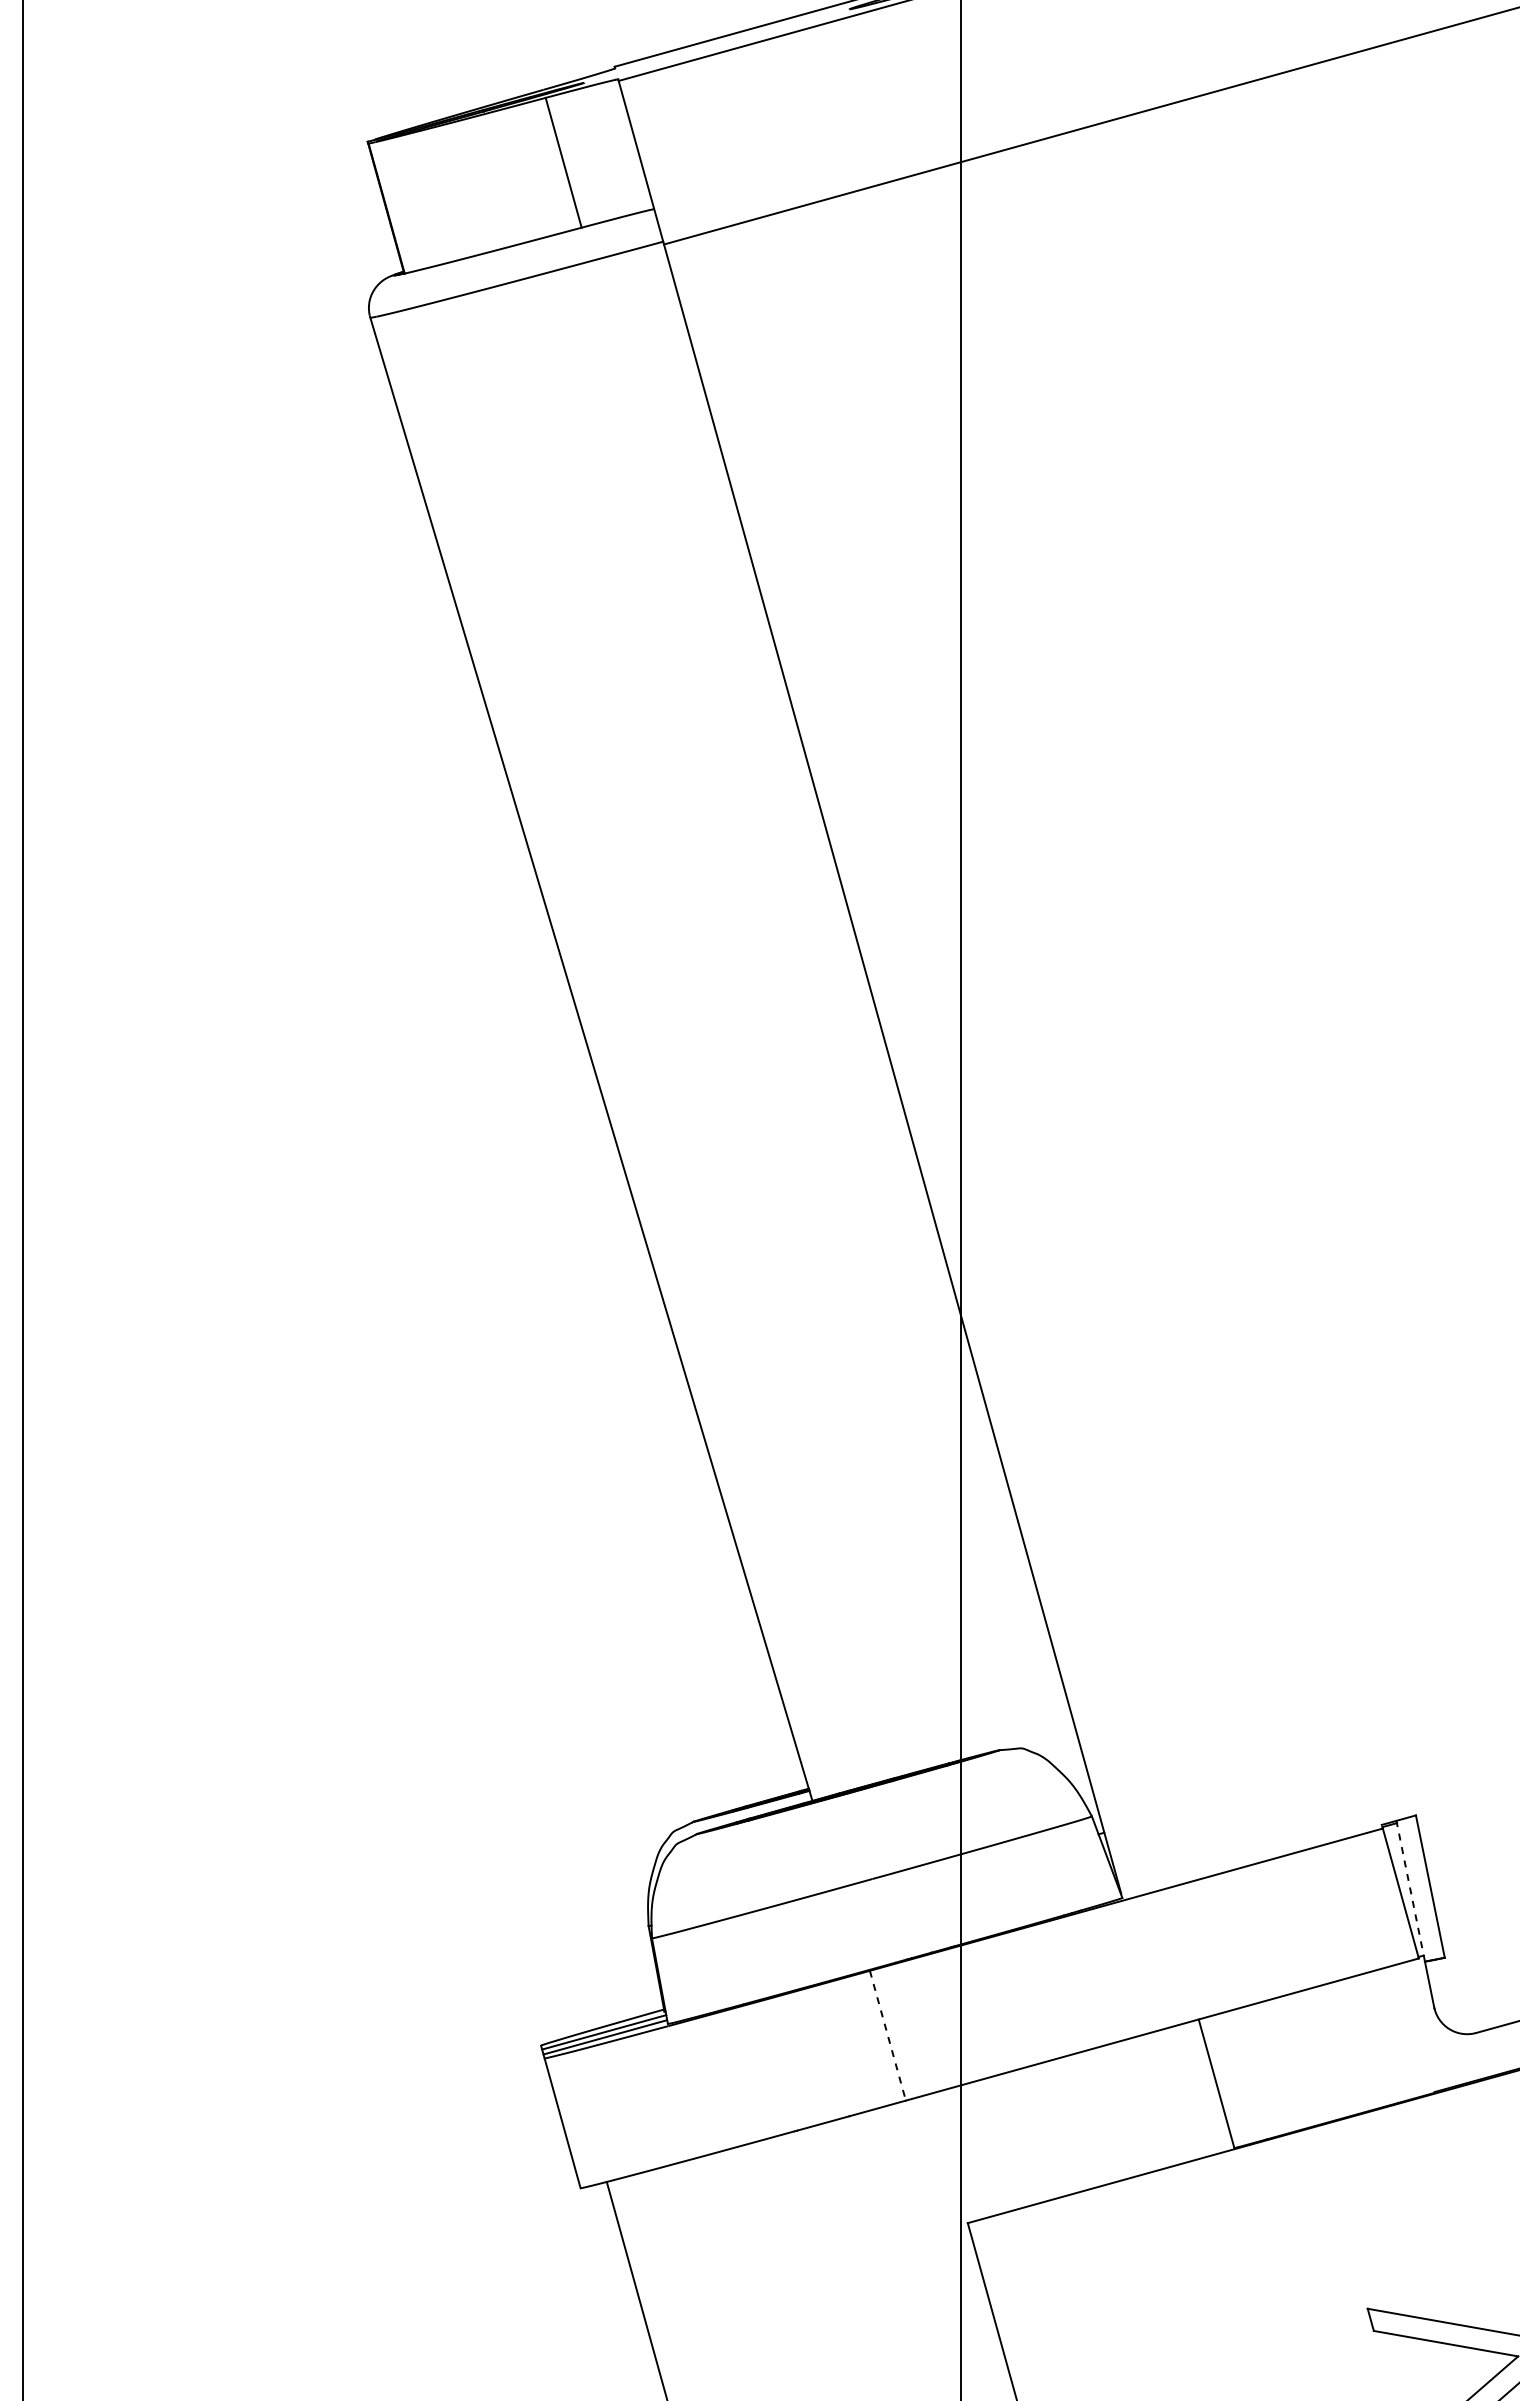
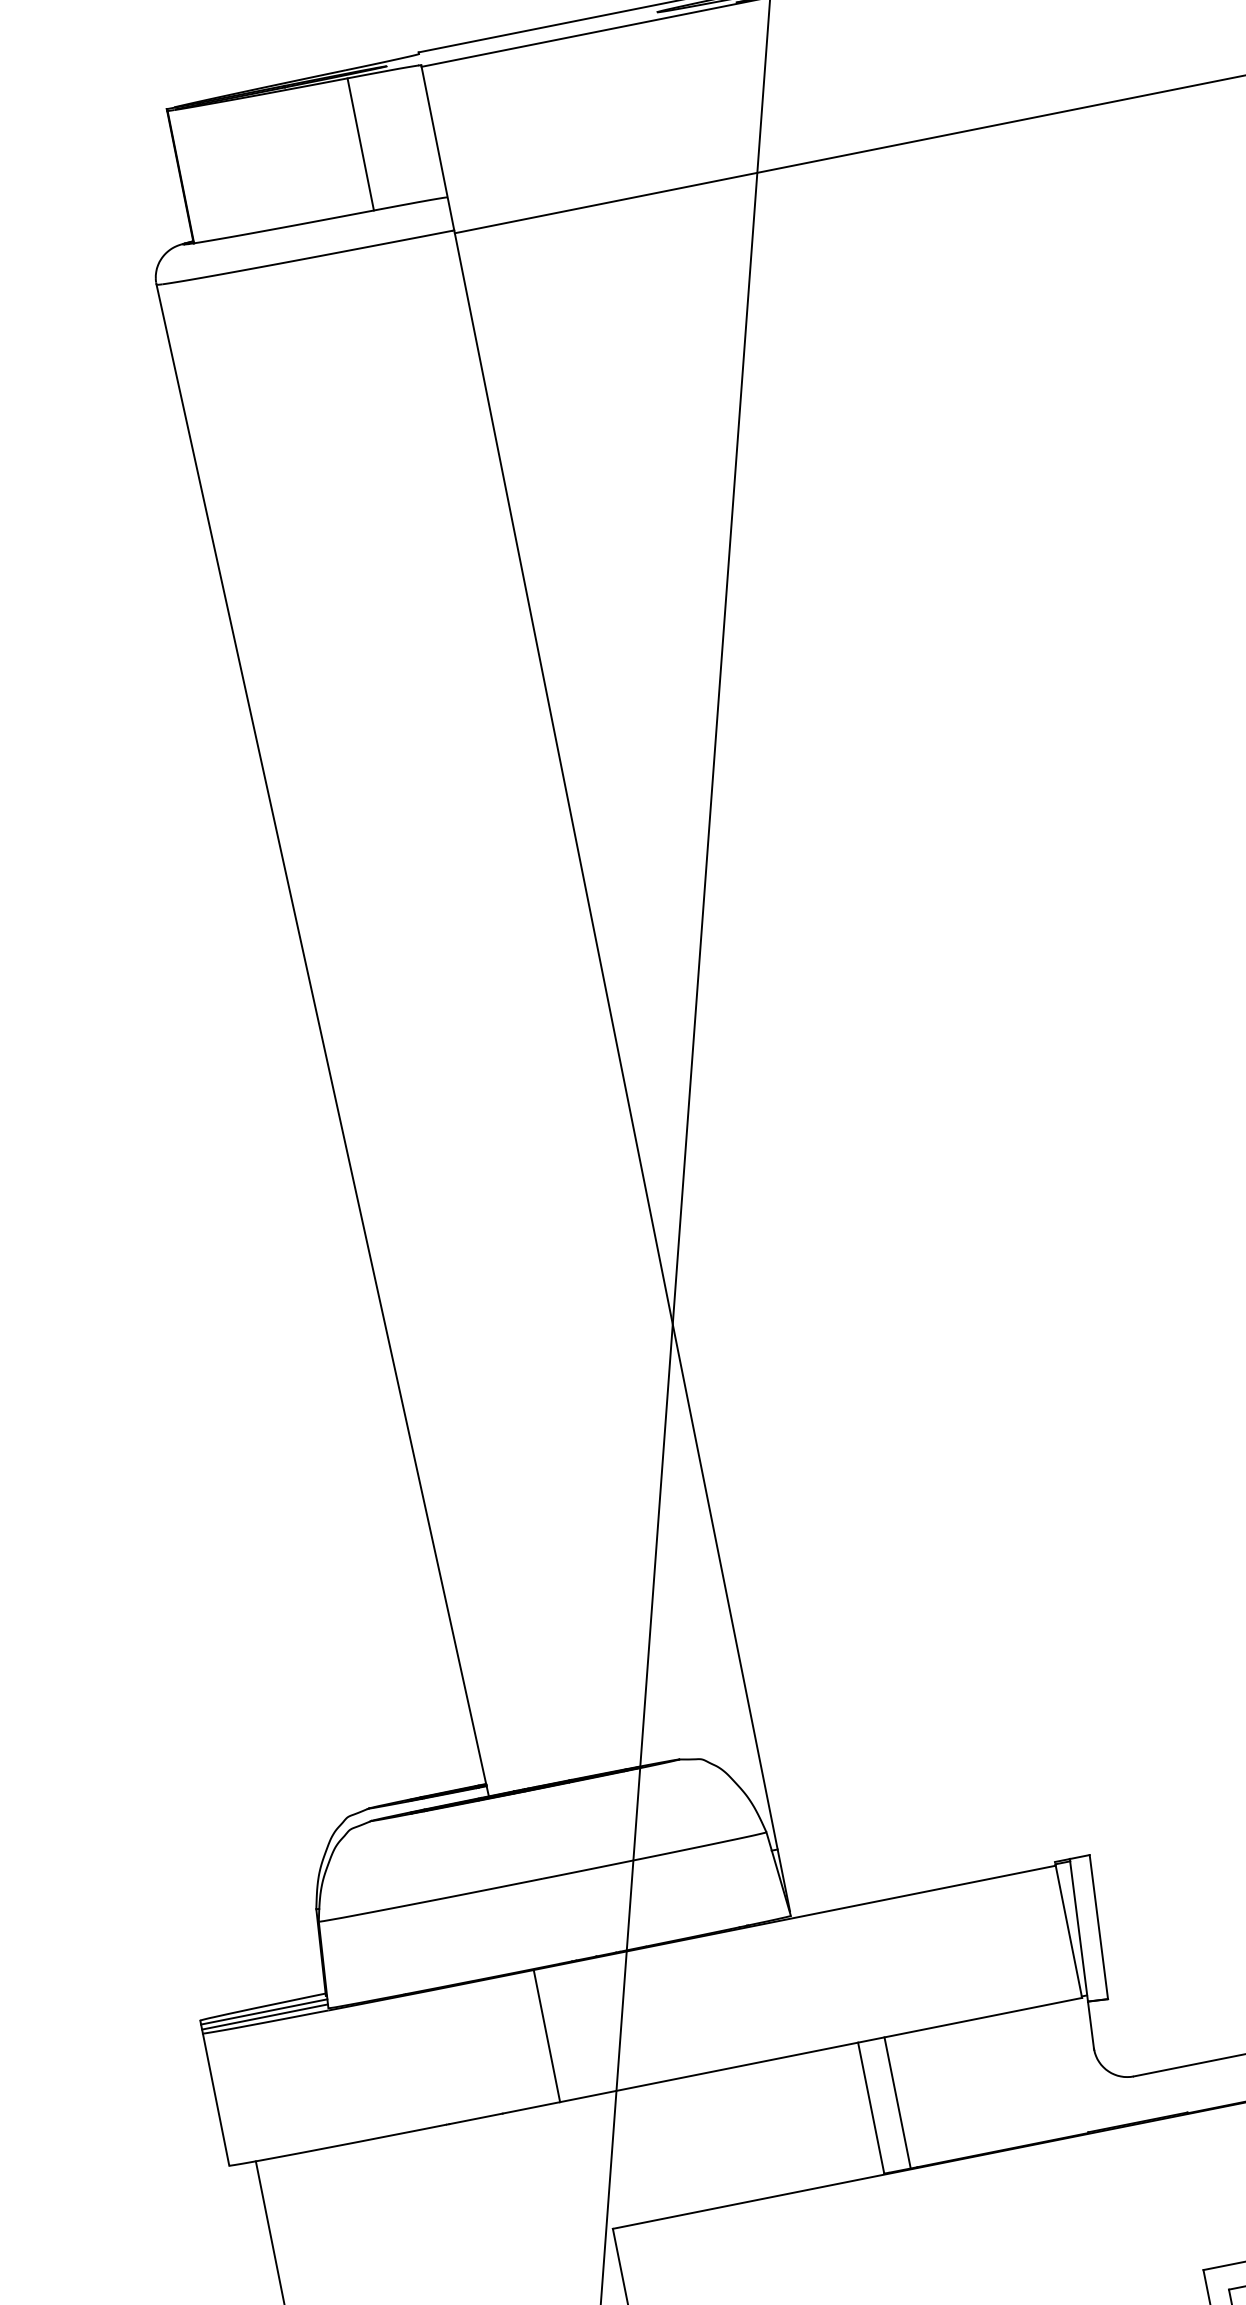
line: (1410, 1891) -> (1078, 1930), dashed -> solid
line: (888, 2036) -> (547, 2036), dashed -> solid
line: (1242, 2076) -> (897, 2102), added

